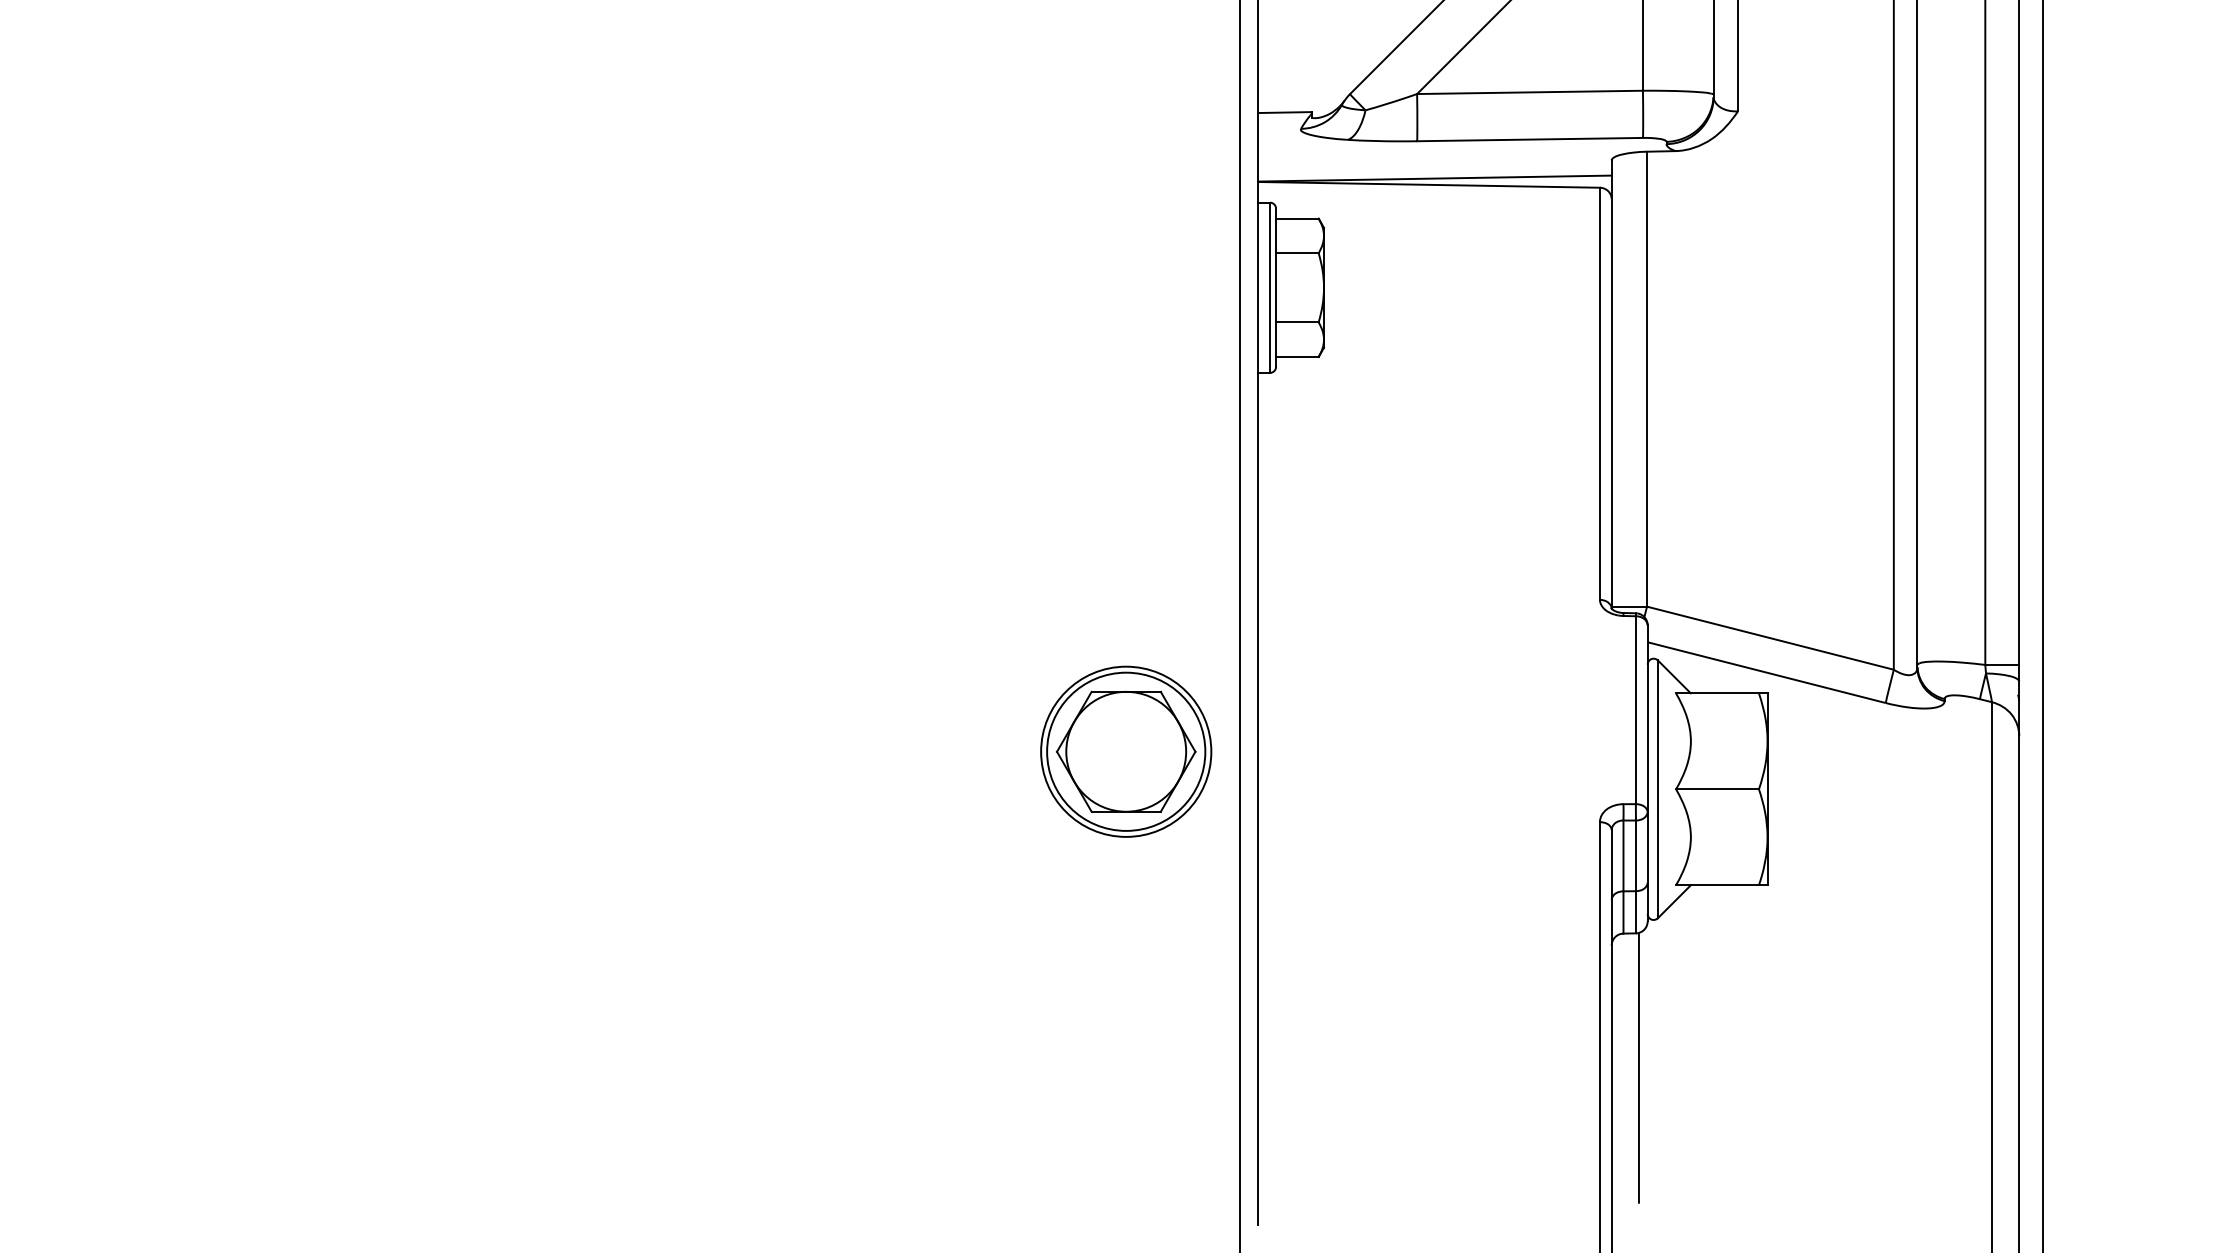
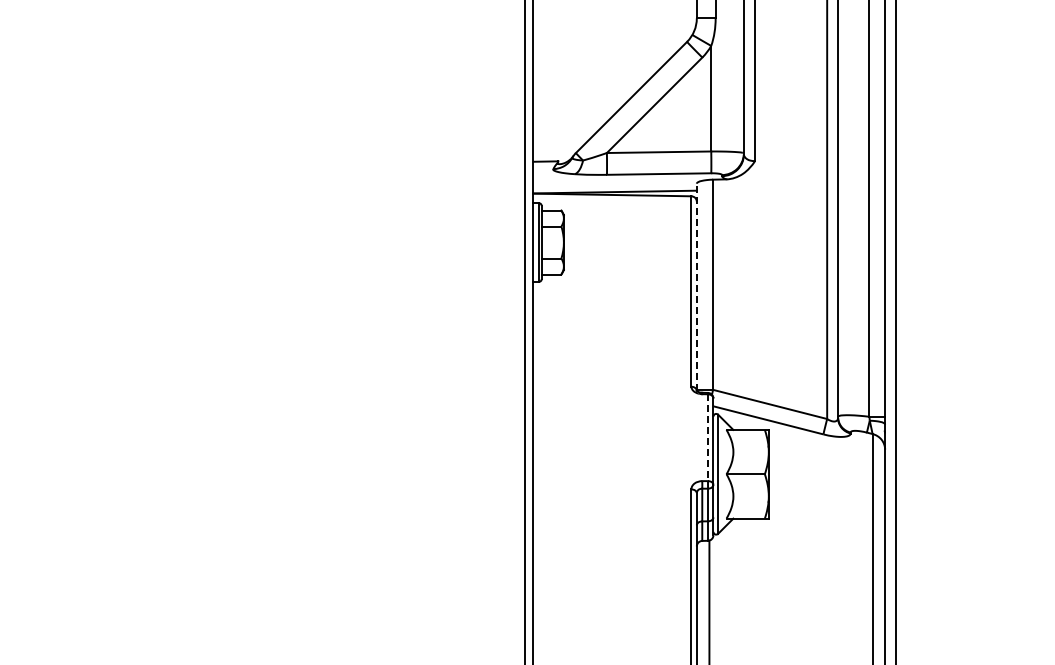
line: (1610, 385) -> (696, 287), solid -> dashed
line: (1636, 711) -> (708, 438), solid -> dashed
part: (1126, 750) -> (472, 456), removed

